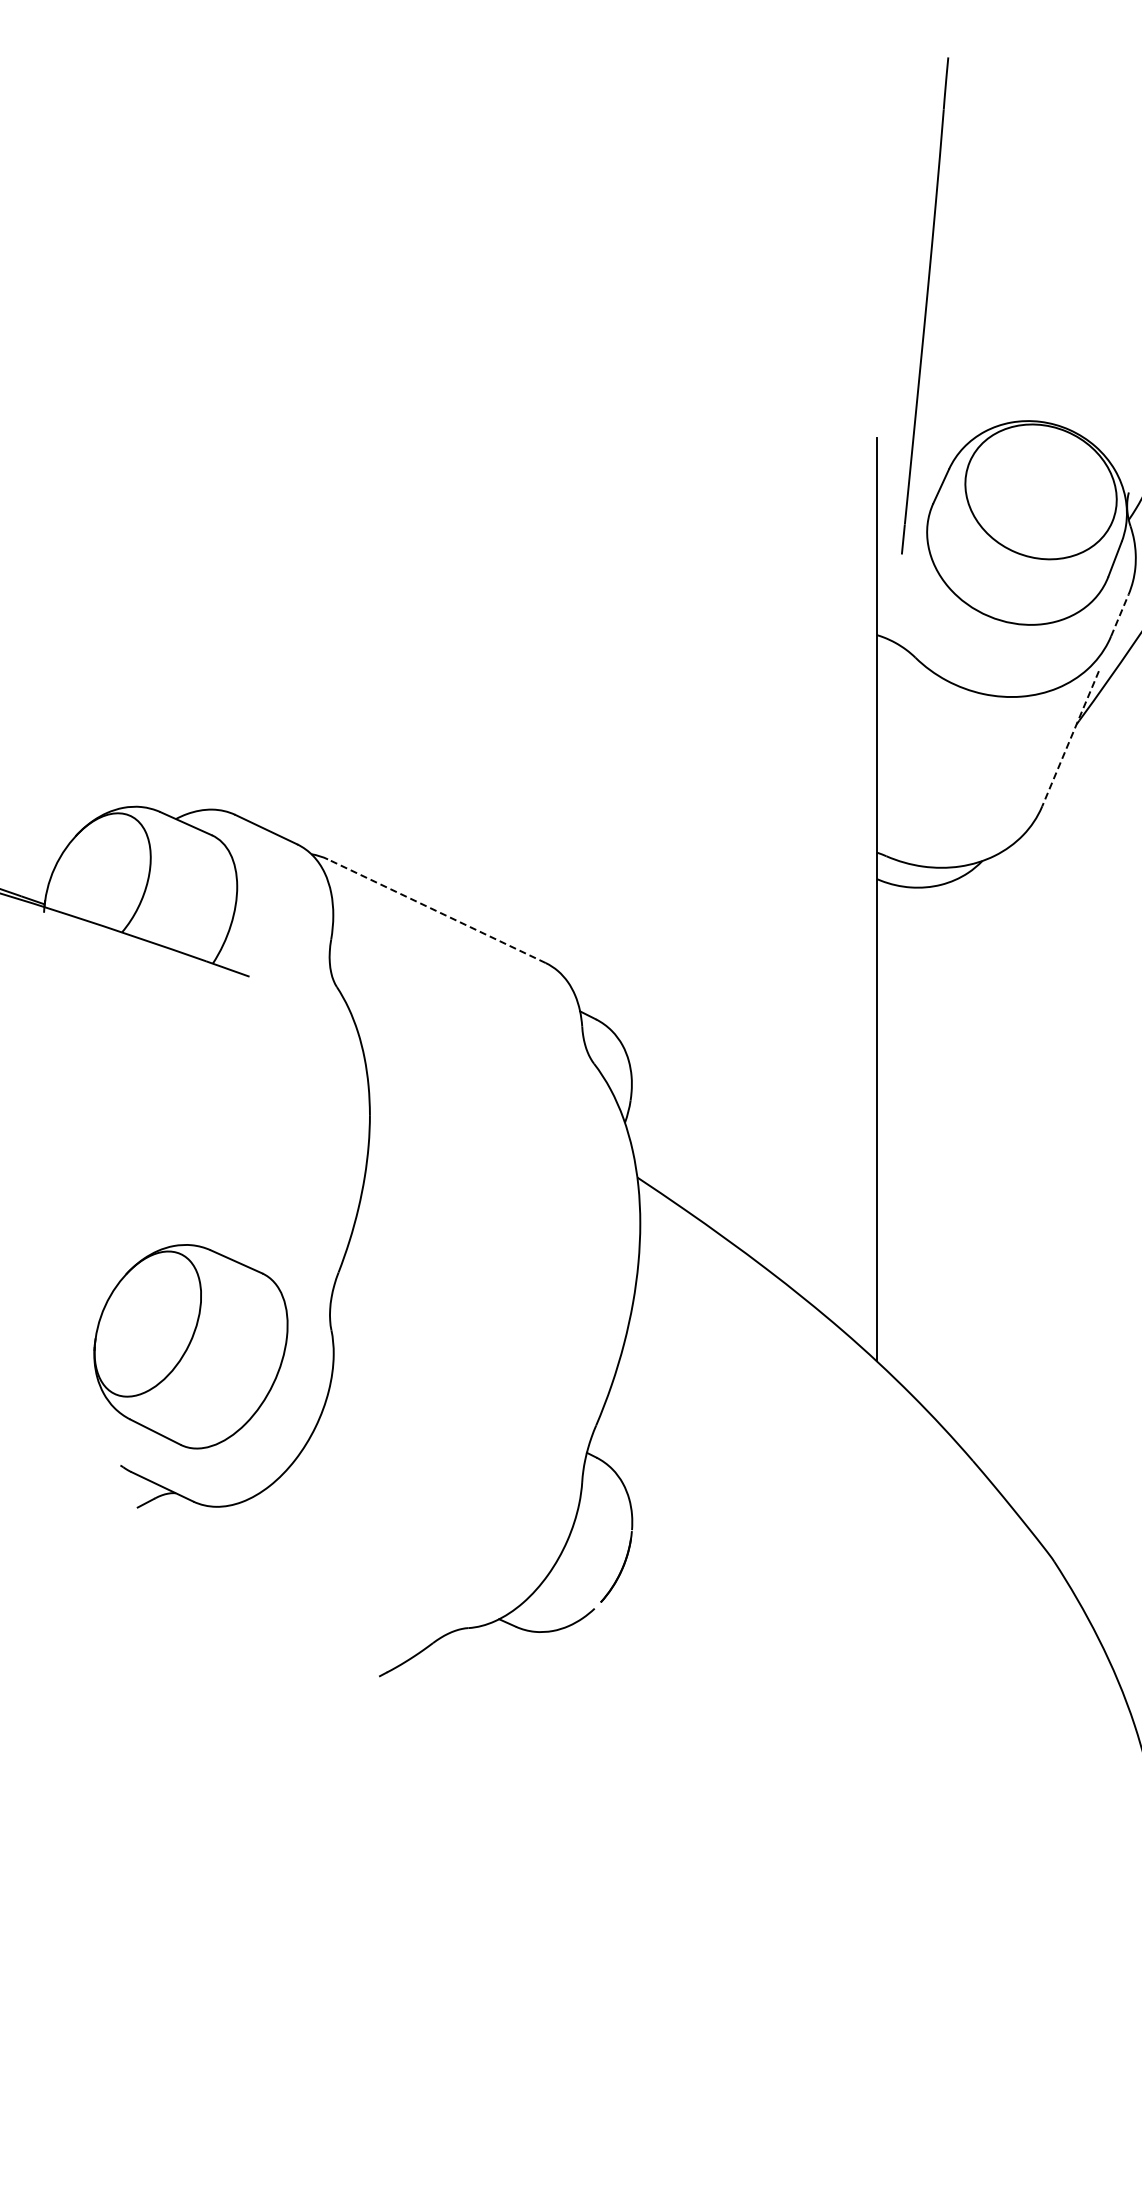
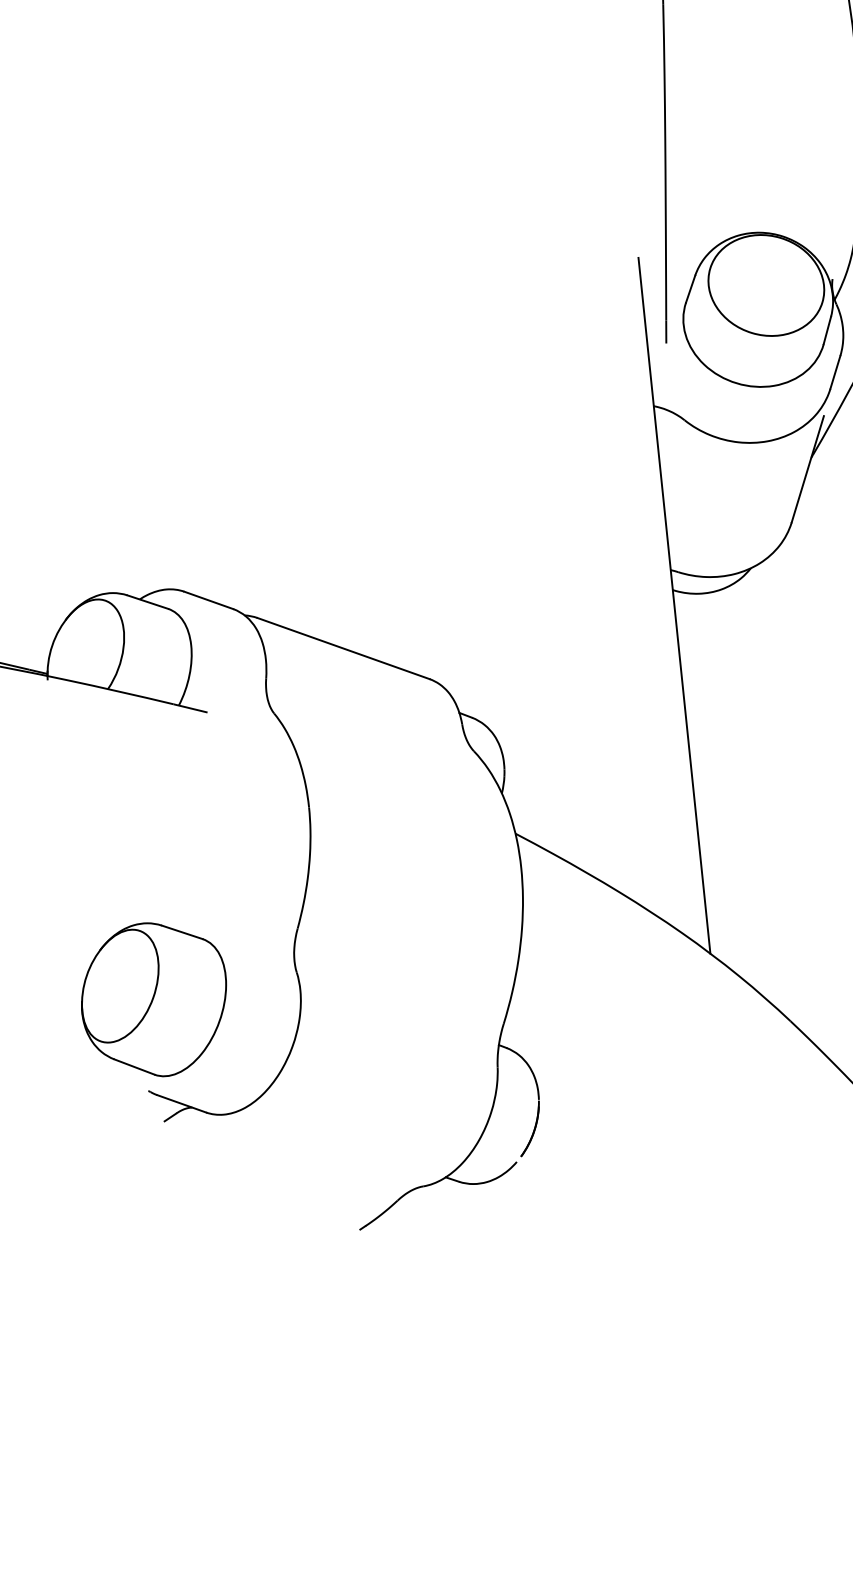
line: (1119, 615) -> (835, 372), dashed -> solid
line: (1070, 739) -> (807, 469), dashed -> solid
line: (436, 911) -> (343, 648), dashed -> solid
part: (190, 1346) -> (154, 999), moved

